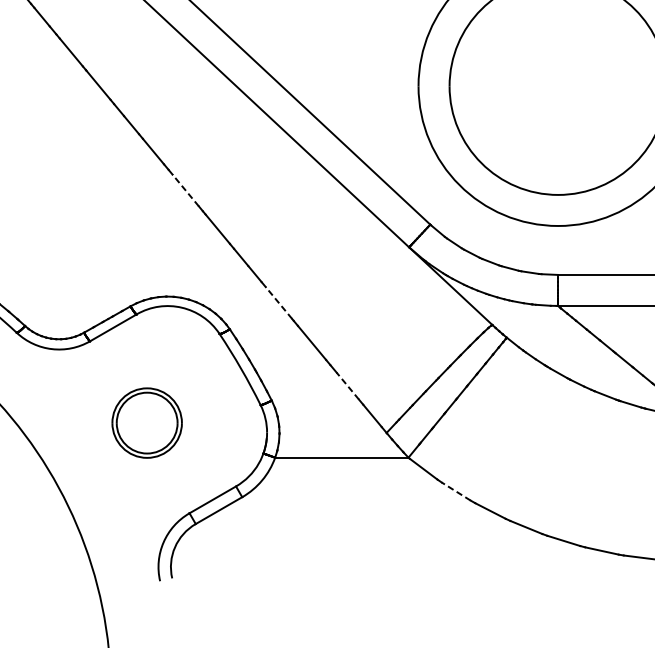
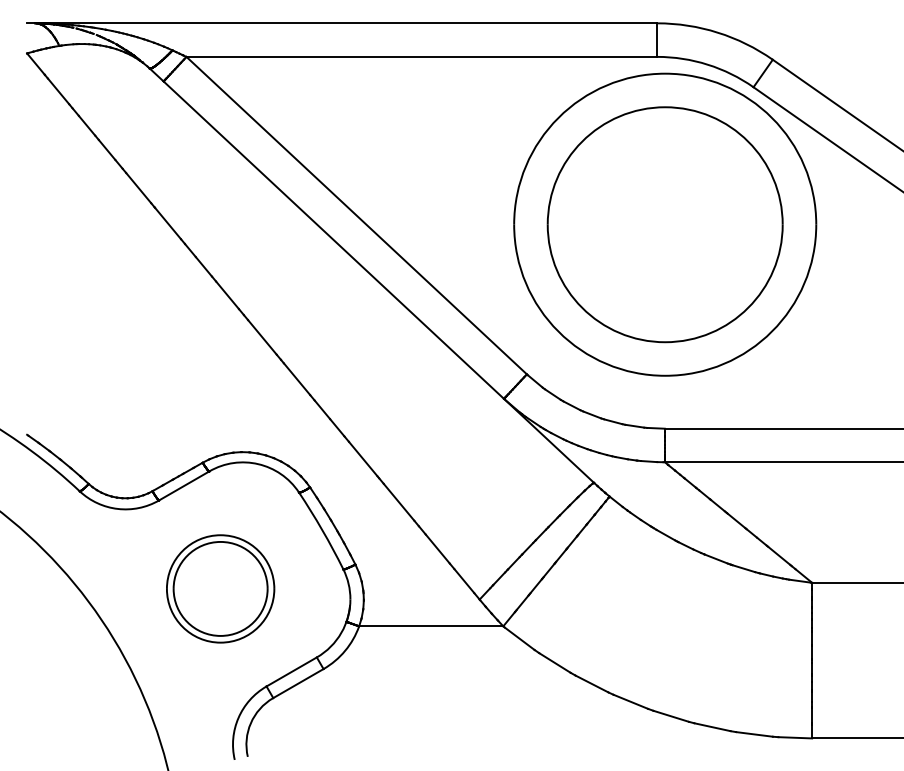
line: (185, 190) -> (262, 337), dashed -> solid
line: (278, 302) -> (362, 458), dashed -> solid
line: (347, 386) -> (437, 549), dashed -> solid
part: (146, 422) -> (220, 588), size x1.43
line: (455, 491) -> (554, 662), dashed -> solid

